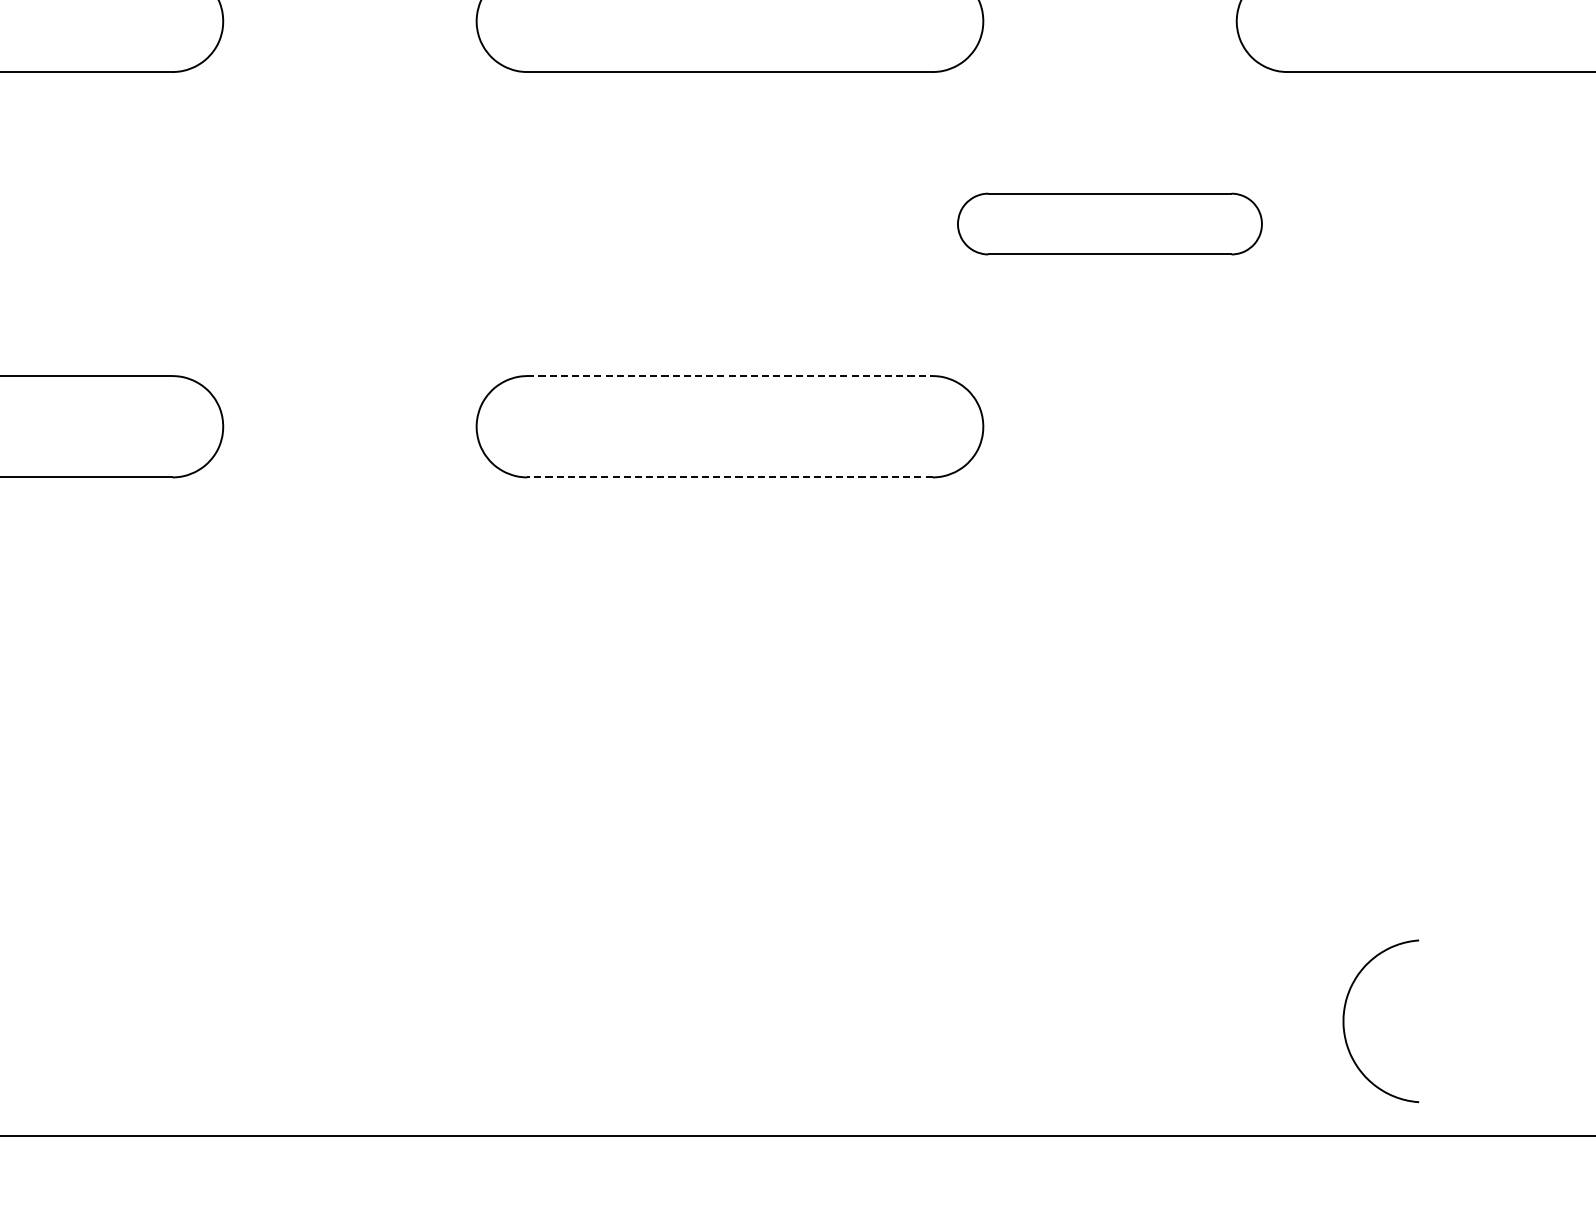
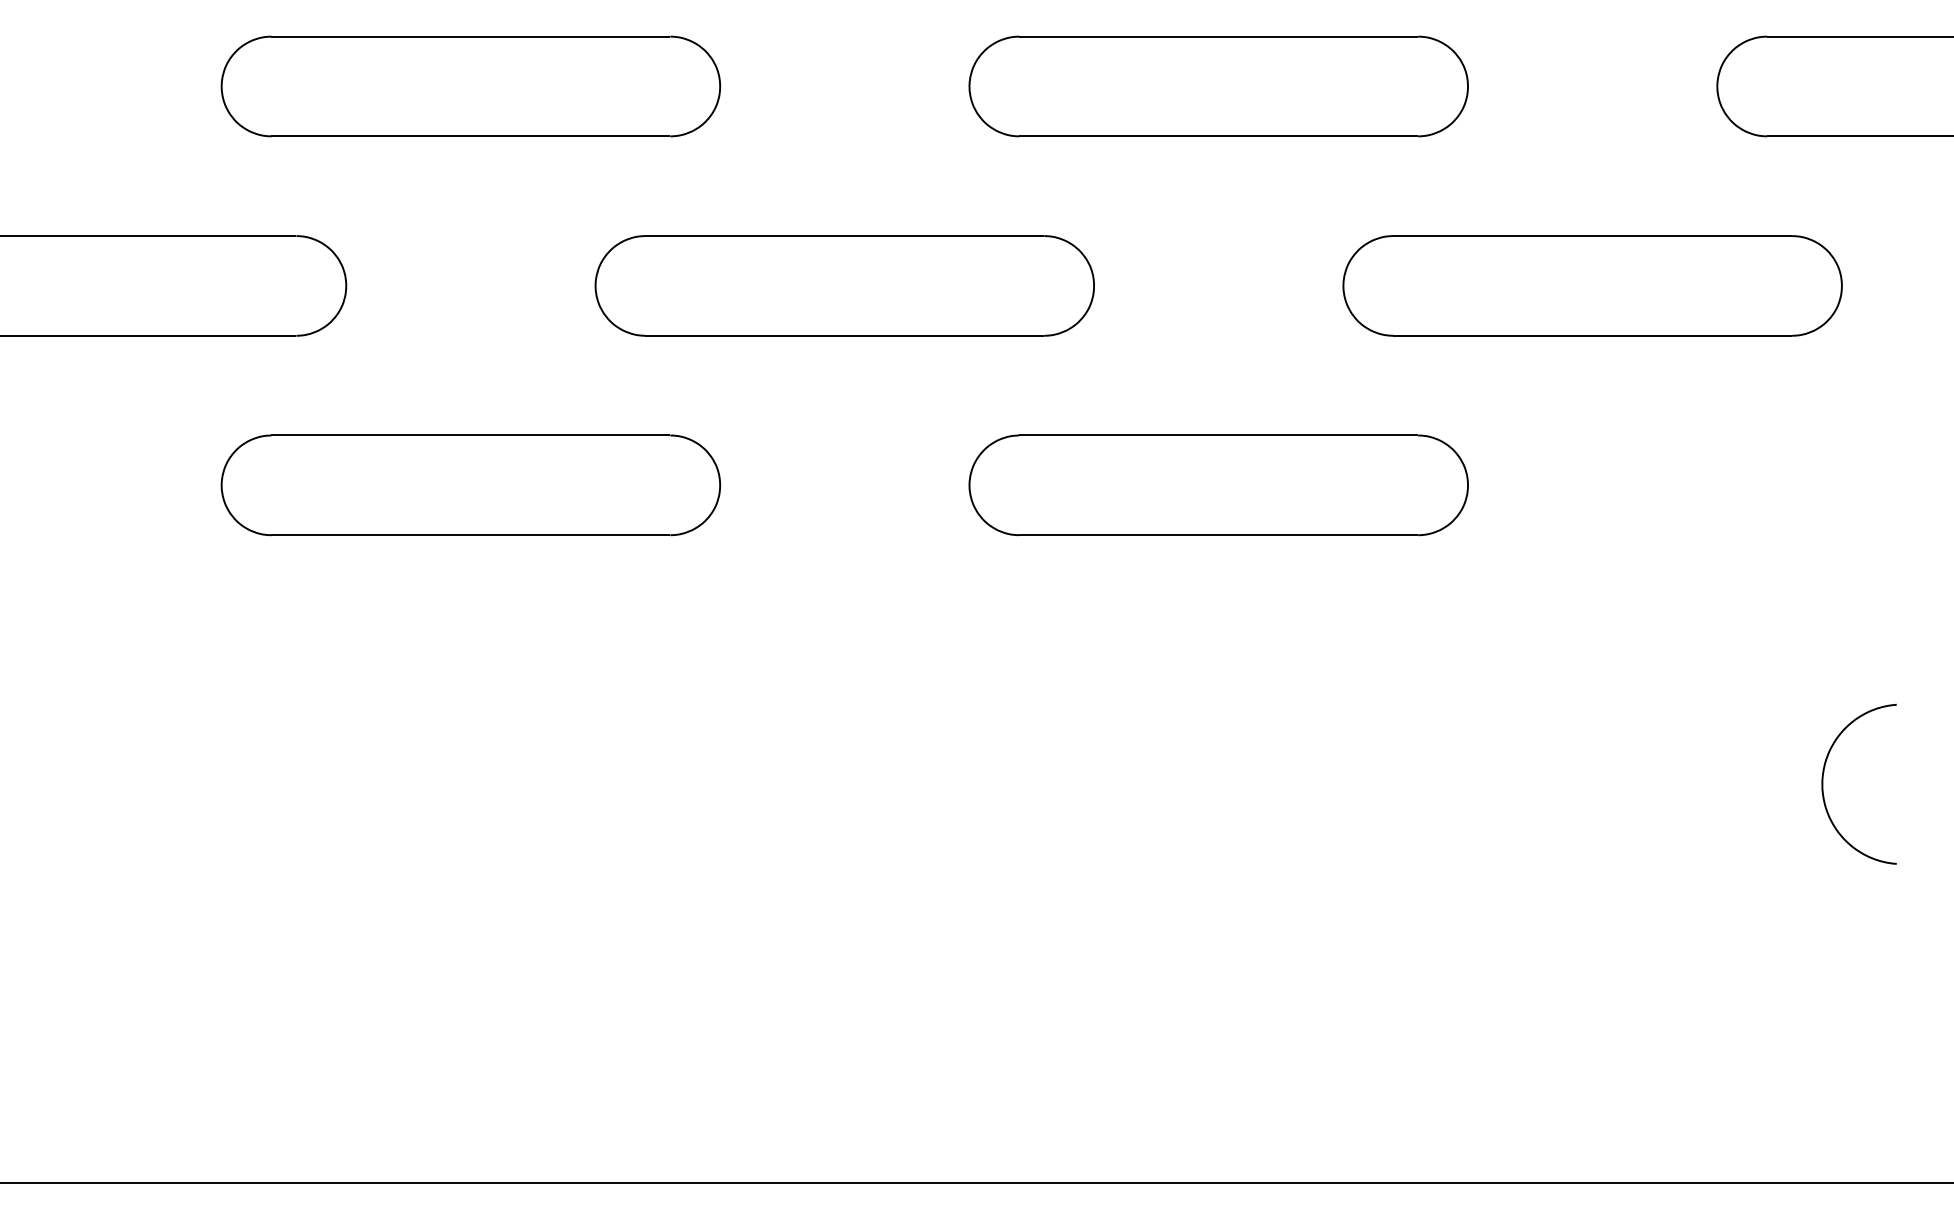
part: (349, 223) -> (844, 285), added
part: (1109, 223) -> (1592, 285), size x1.67
line: (730, 376) -> (1219, 435), dashed -> solid
line: (729, 477) -> (1218, 535), dashed -> solid
curve: (1344, 1020) -> (1823, 783), moved

